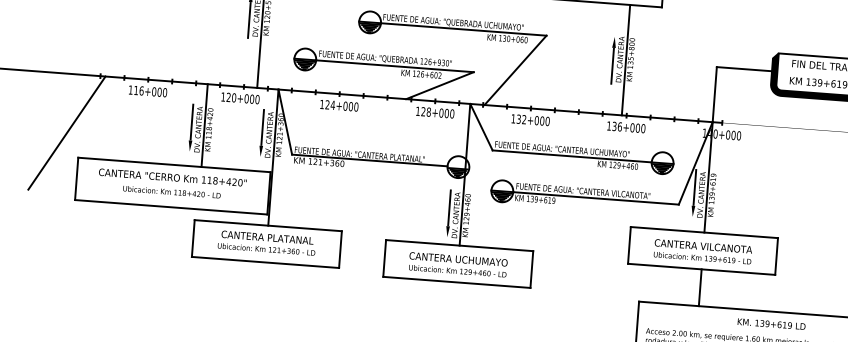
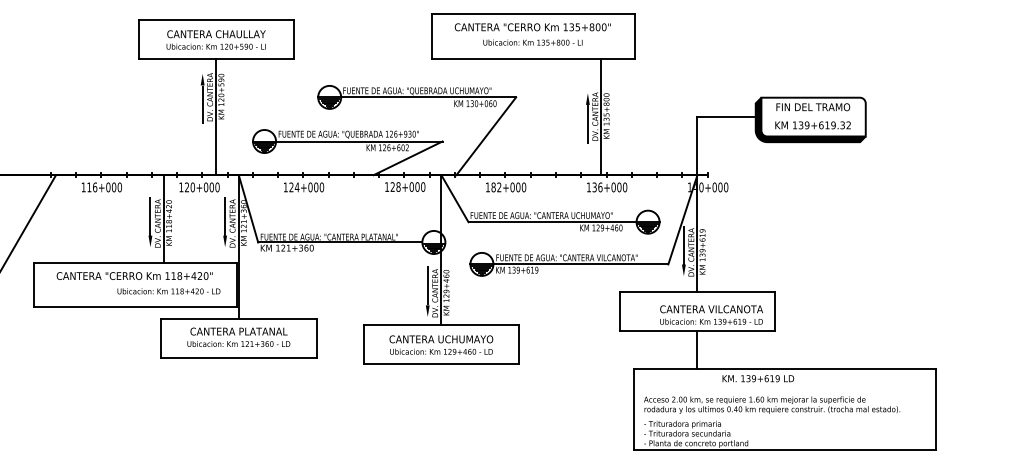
text: (518, 119) -> (493, 187), 132+000 -> 182+000
text: (171, 192) -> (168, 291), moved
text: (703, 251) -> (711, 314), moved
text: (771, 324) -> (758, 378), moved

